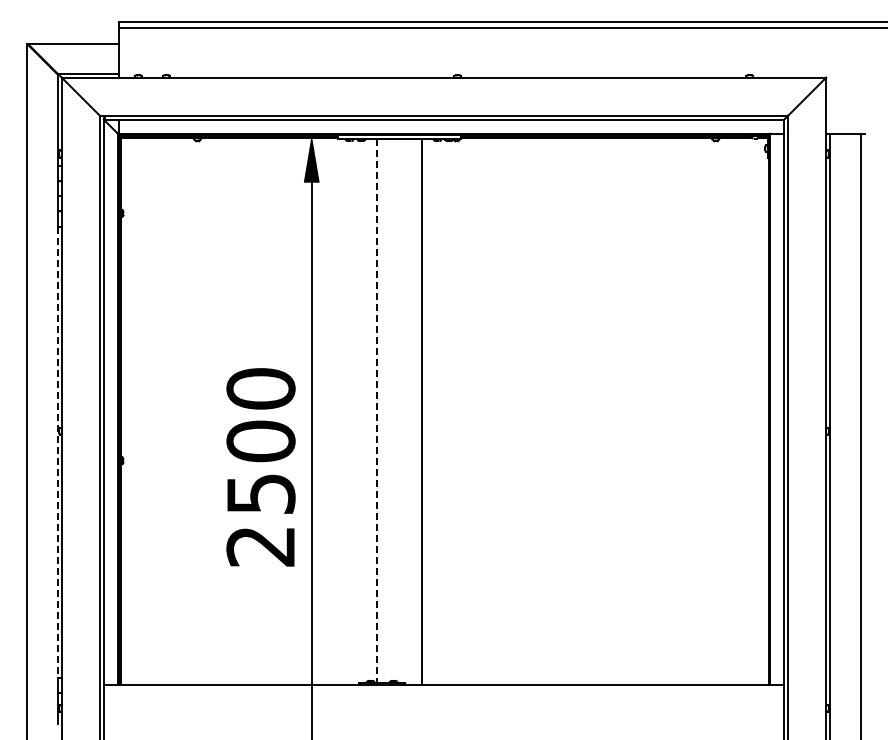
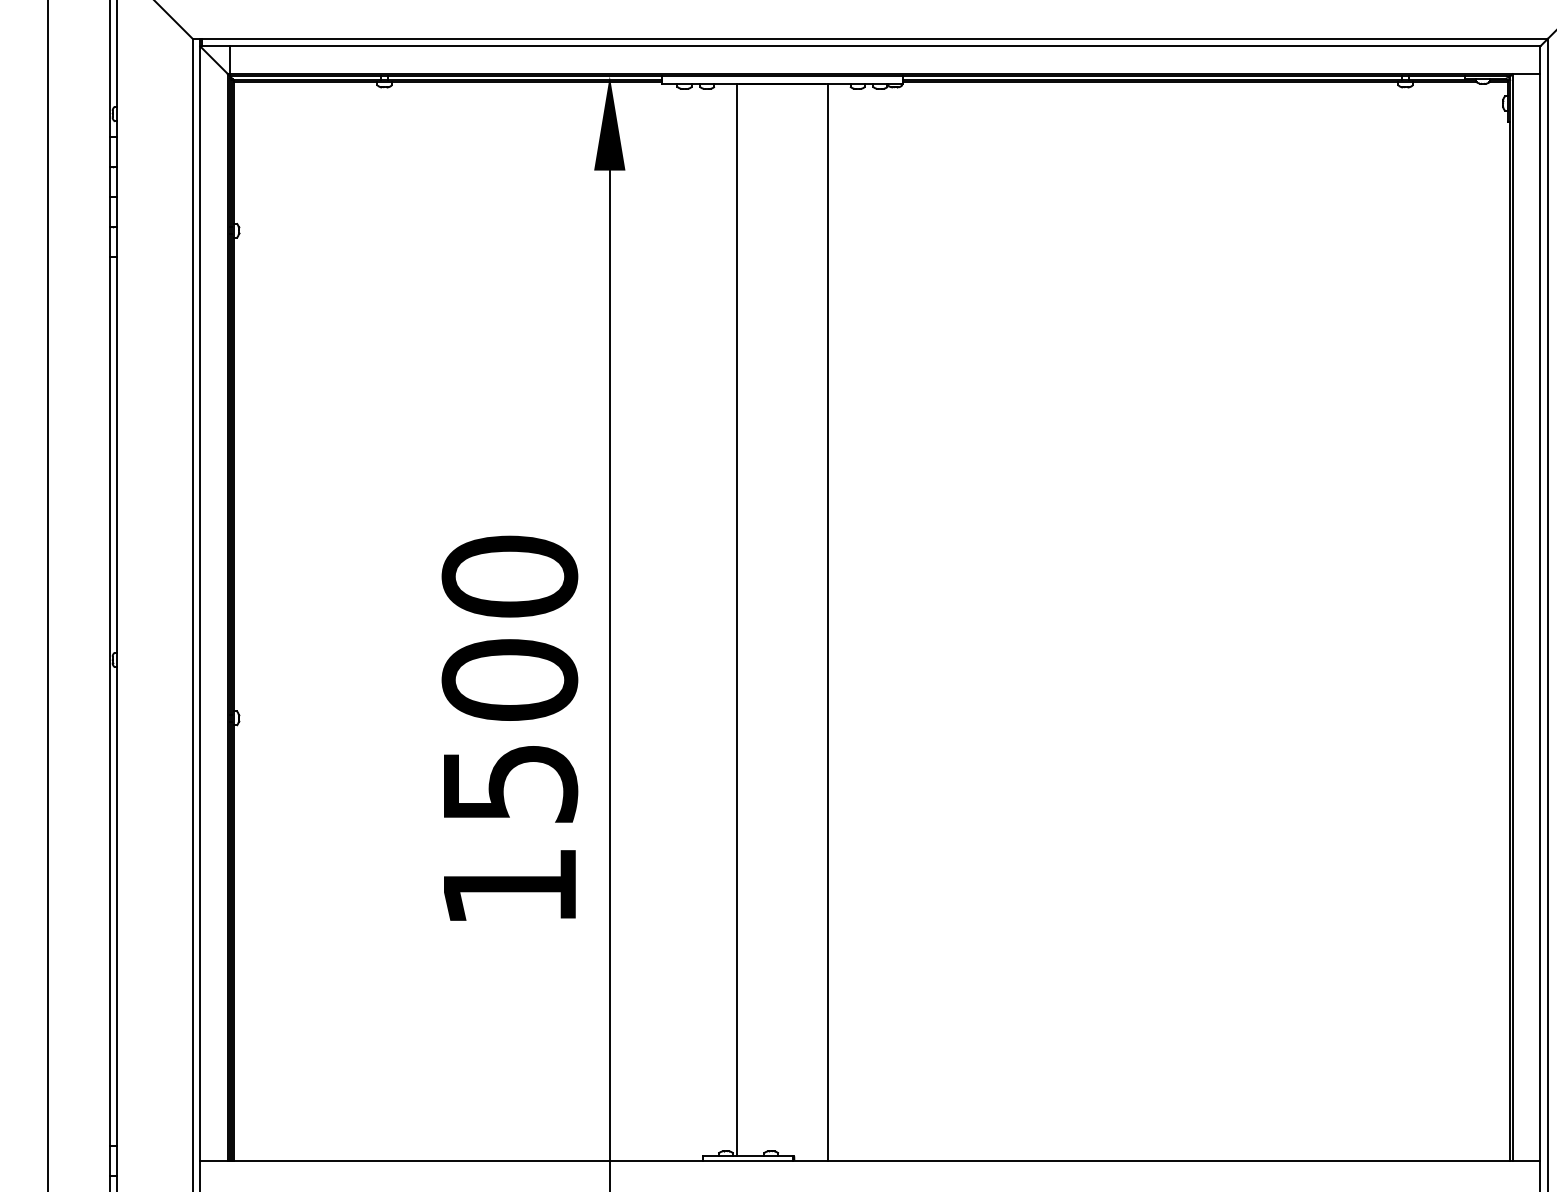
line: (376, 411) -> (737, 621), dashed -> solid
line: (57, 452) -> (109, 701), dashed -> solid
text: (260, 546) -> (508, 887), 2500 -> 1500

